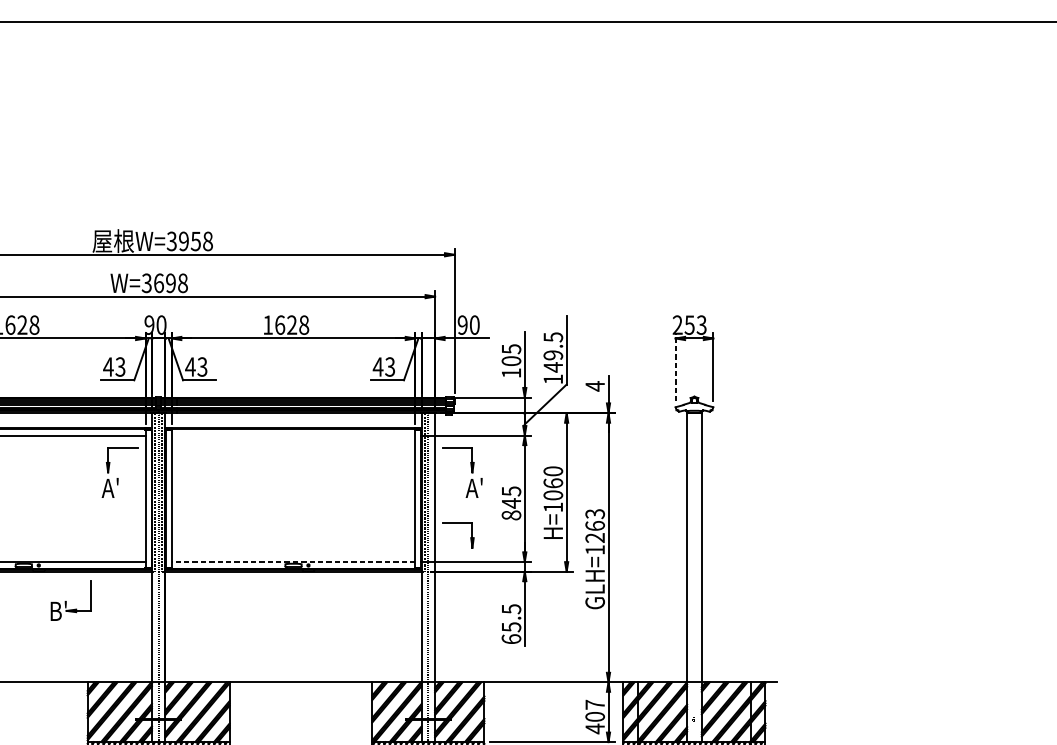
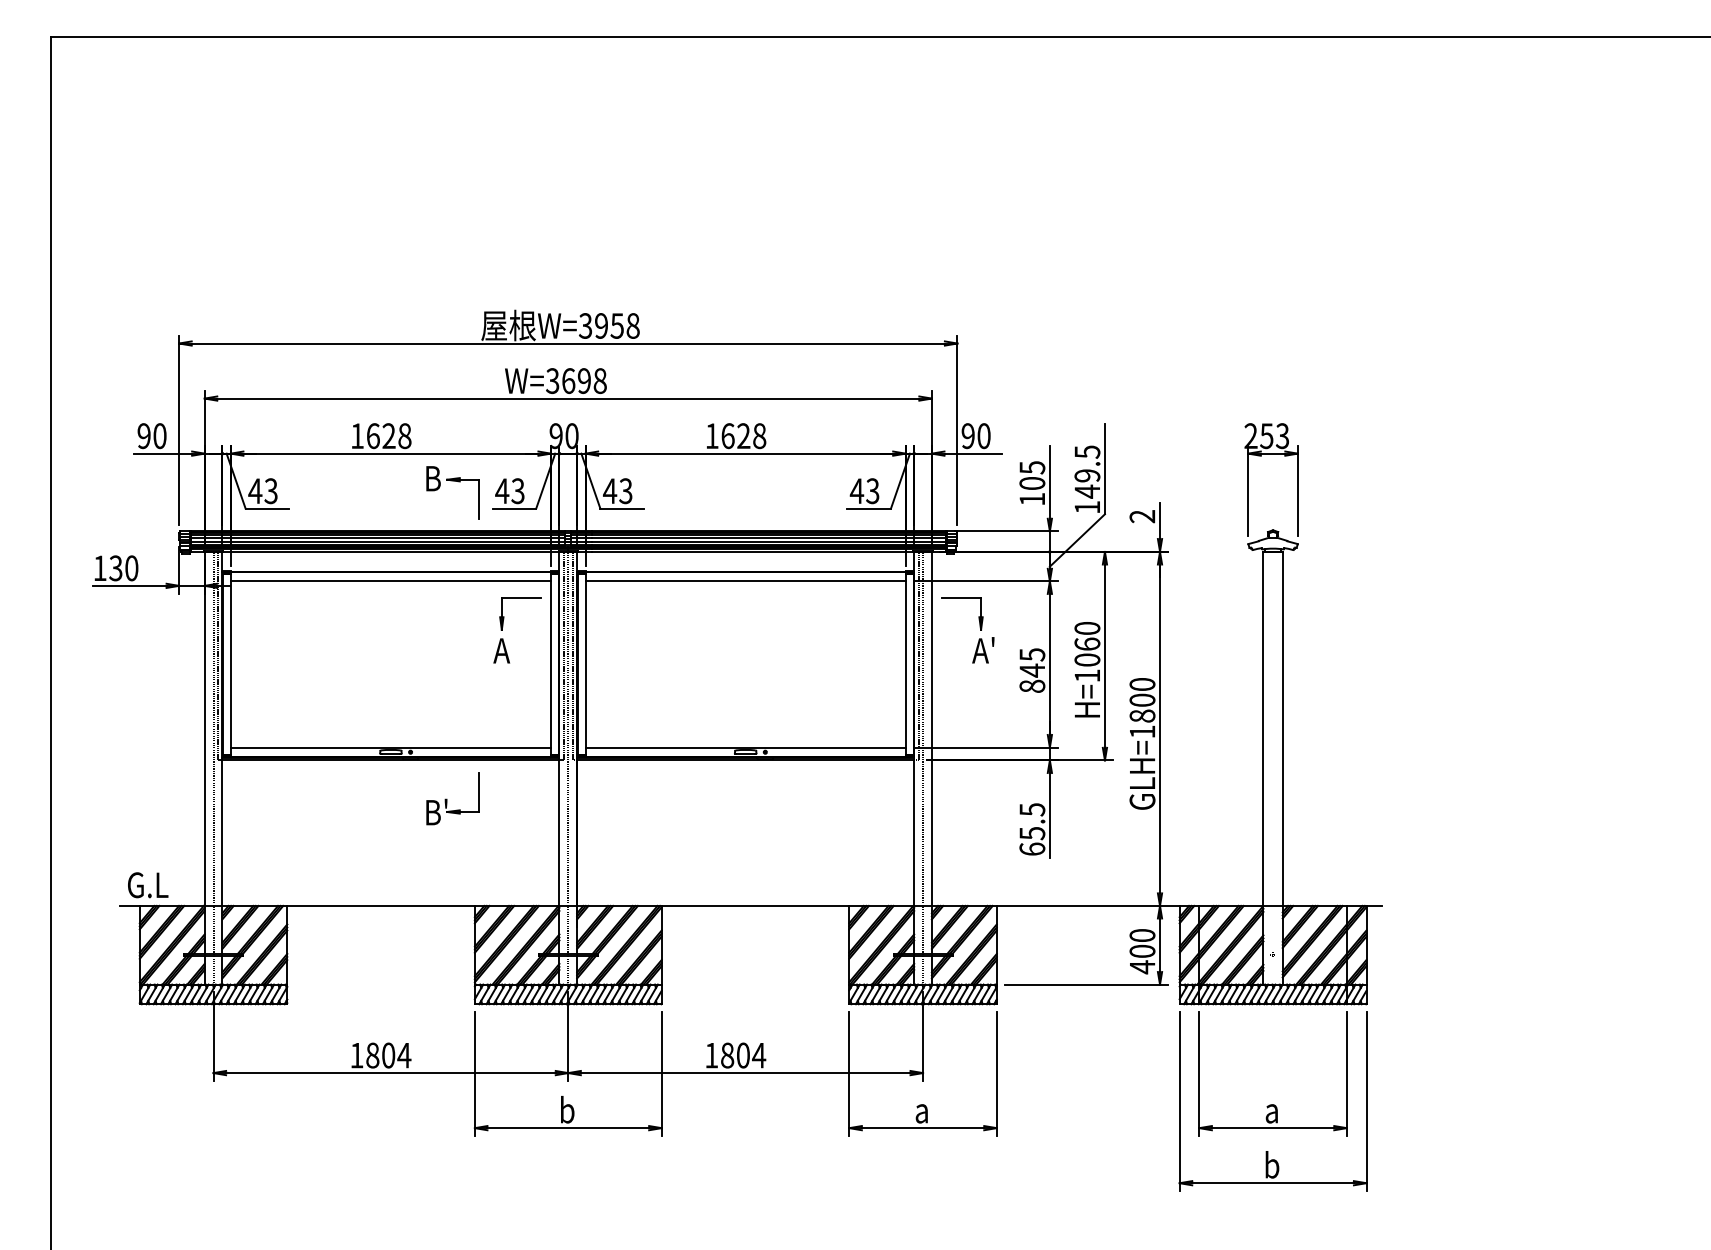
part: (70, 359) -> (452, 481), added
line: (675, 366) -> (1248, 490), dashed -> solid
text: (595, 386) -> (1142, 516), 4 -> 2
line: (293, 435) -> (745, 581), added
text: (117, 481) -> (514, 641), A' -> A
part: (458, 523) -> (962, 697), removed
text: (595, 526) -> (1142, 700), GLH=1263 -> GLH=1800
line: (293, 561) -> (745, 747), dashed -> solid
text: (595, 704) -> (1142, 935), 407 -> 400

